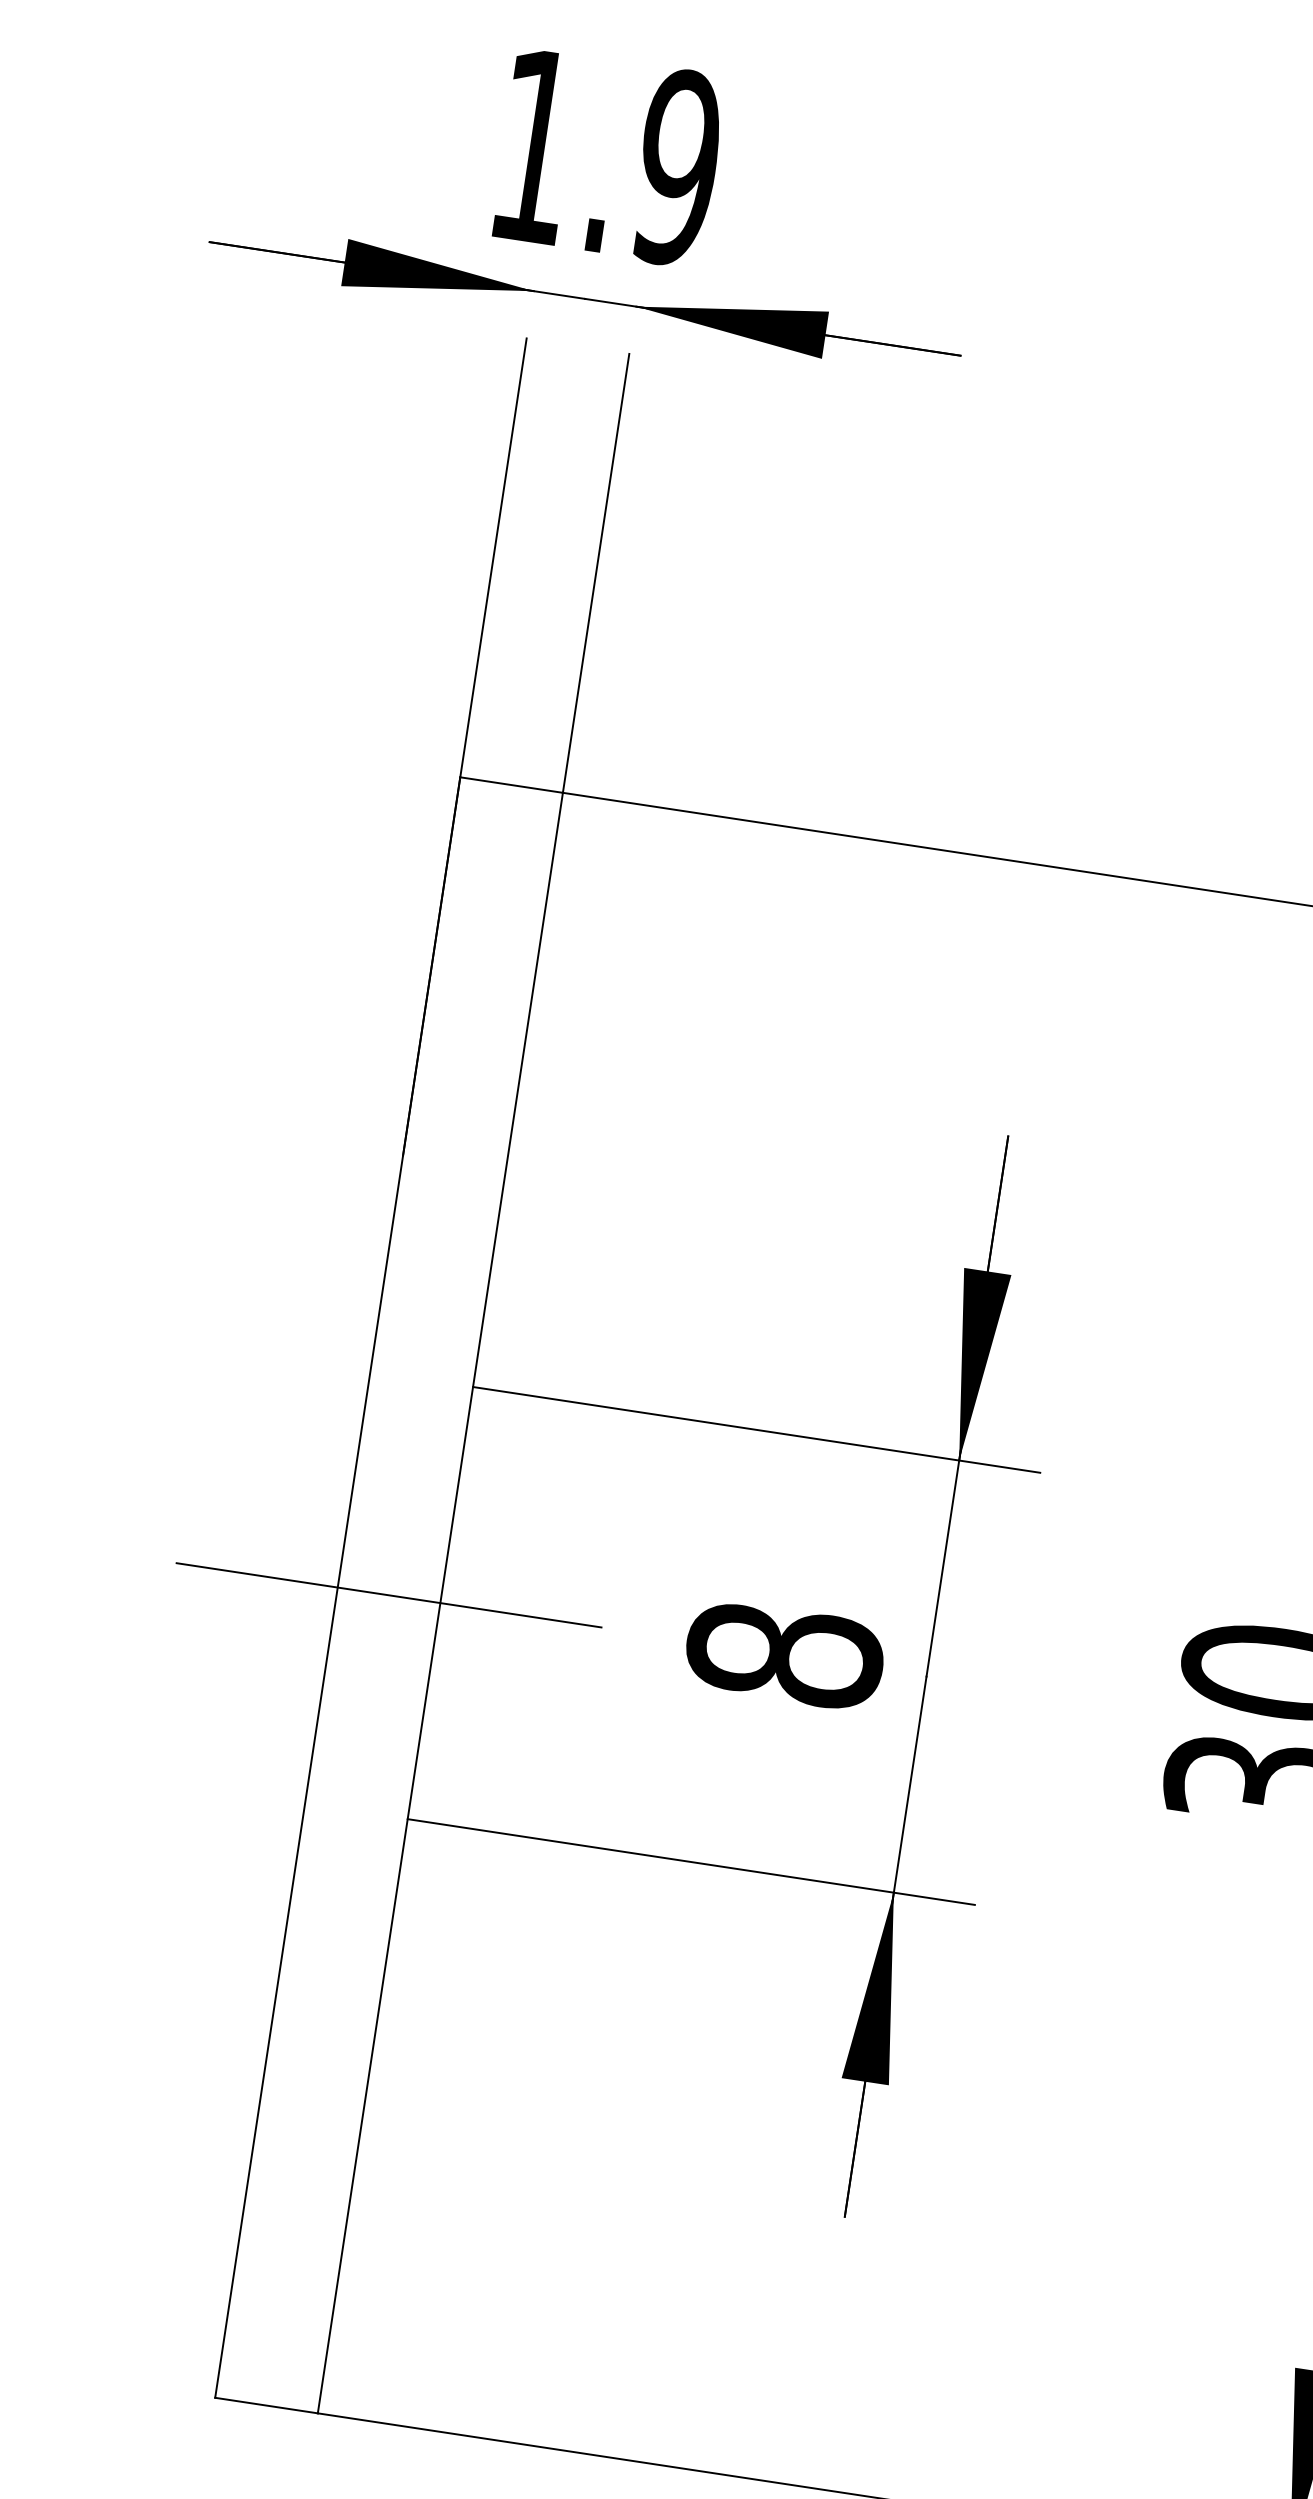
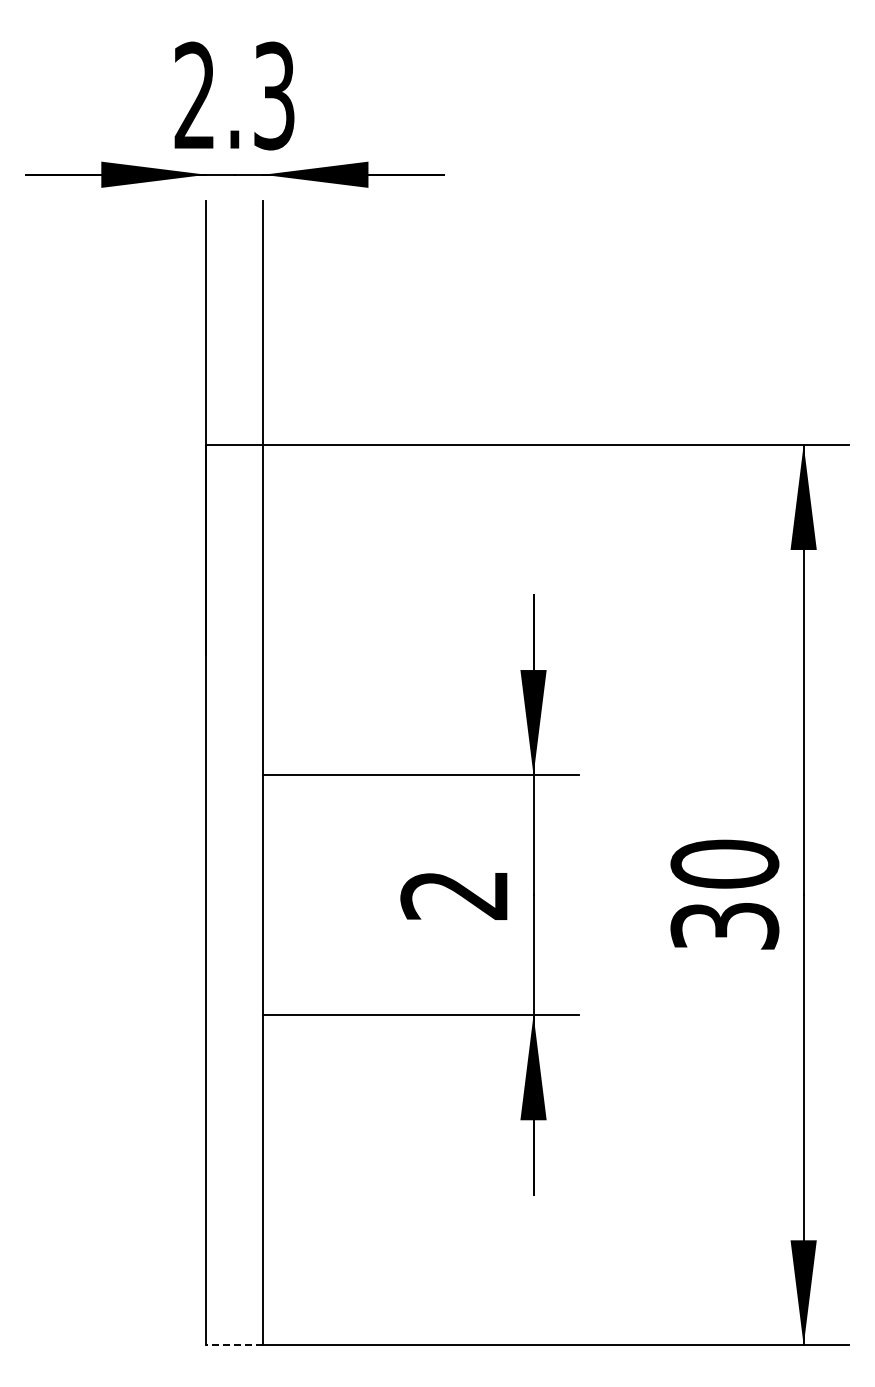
text: (606, 156) -> (234, 95), 1.9 -> 2.3
line: (388, 1595) -> (234, 895), removed
text: (784, 1653) -> (454, 894), 8 -> 2
line: (265, 2405) -> (234, 1345), solid -> dashed

